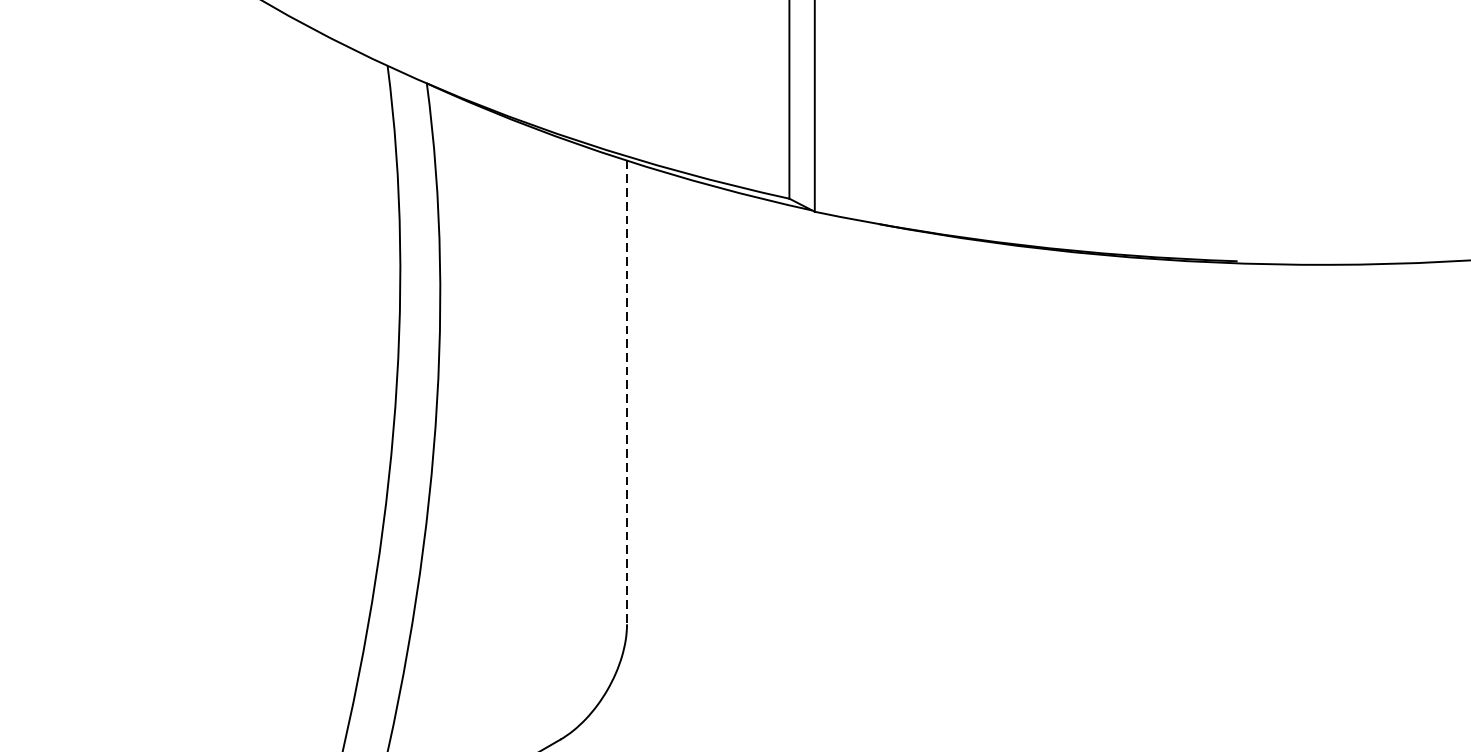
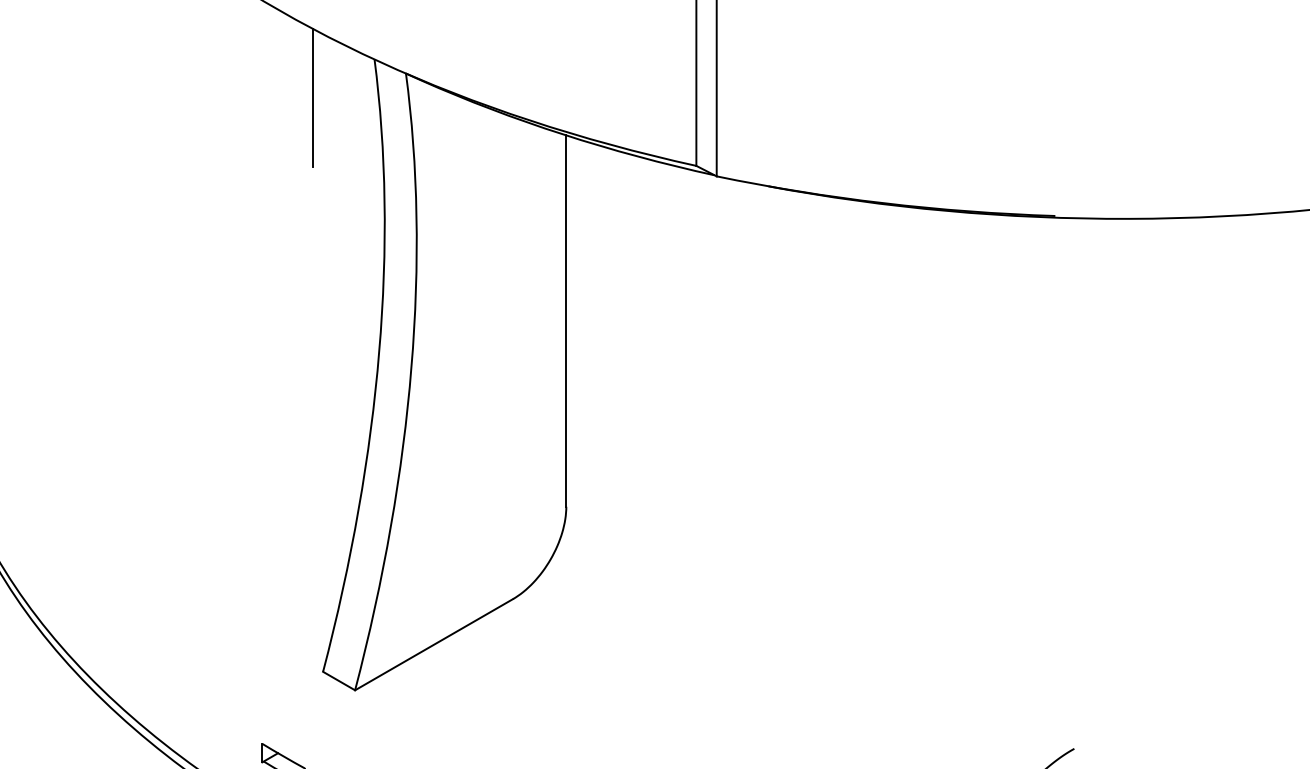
line: (310, 113) -> (312, 97), added
line: (627, 392) -> (566, 321), dashed -> solid

